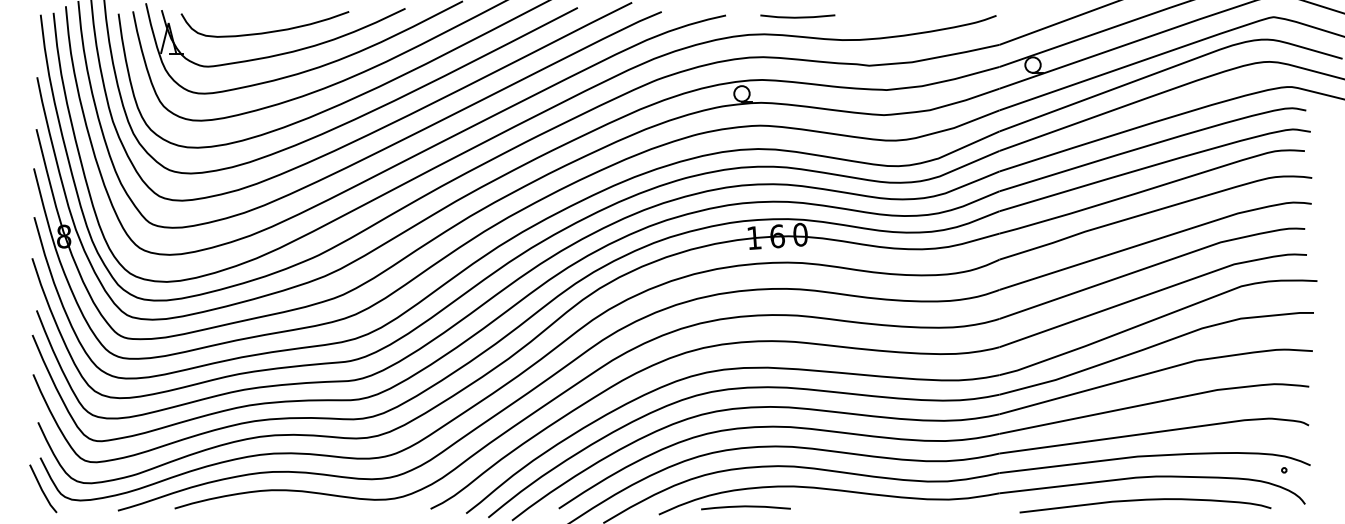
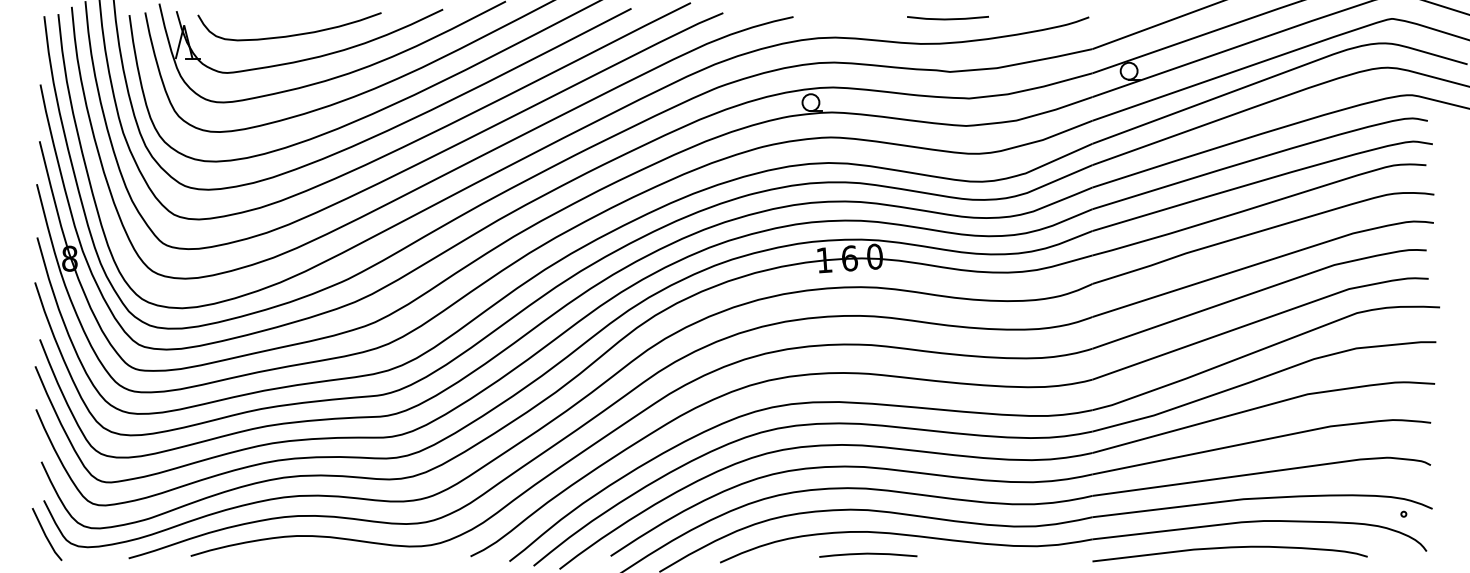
line: (797, 16) -> (947, 18), moved
curve: (1144, 500) -> (1229, 548), moved
curve: (746, 507) -> (868, 554), moved

